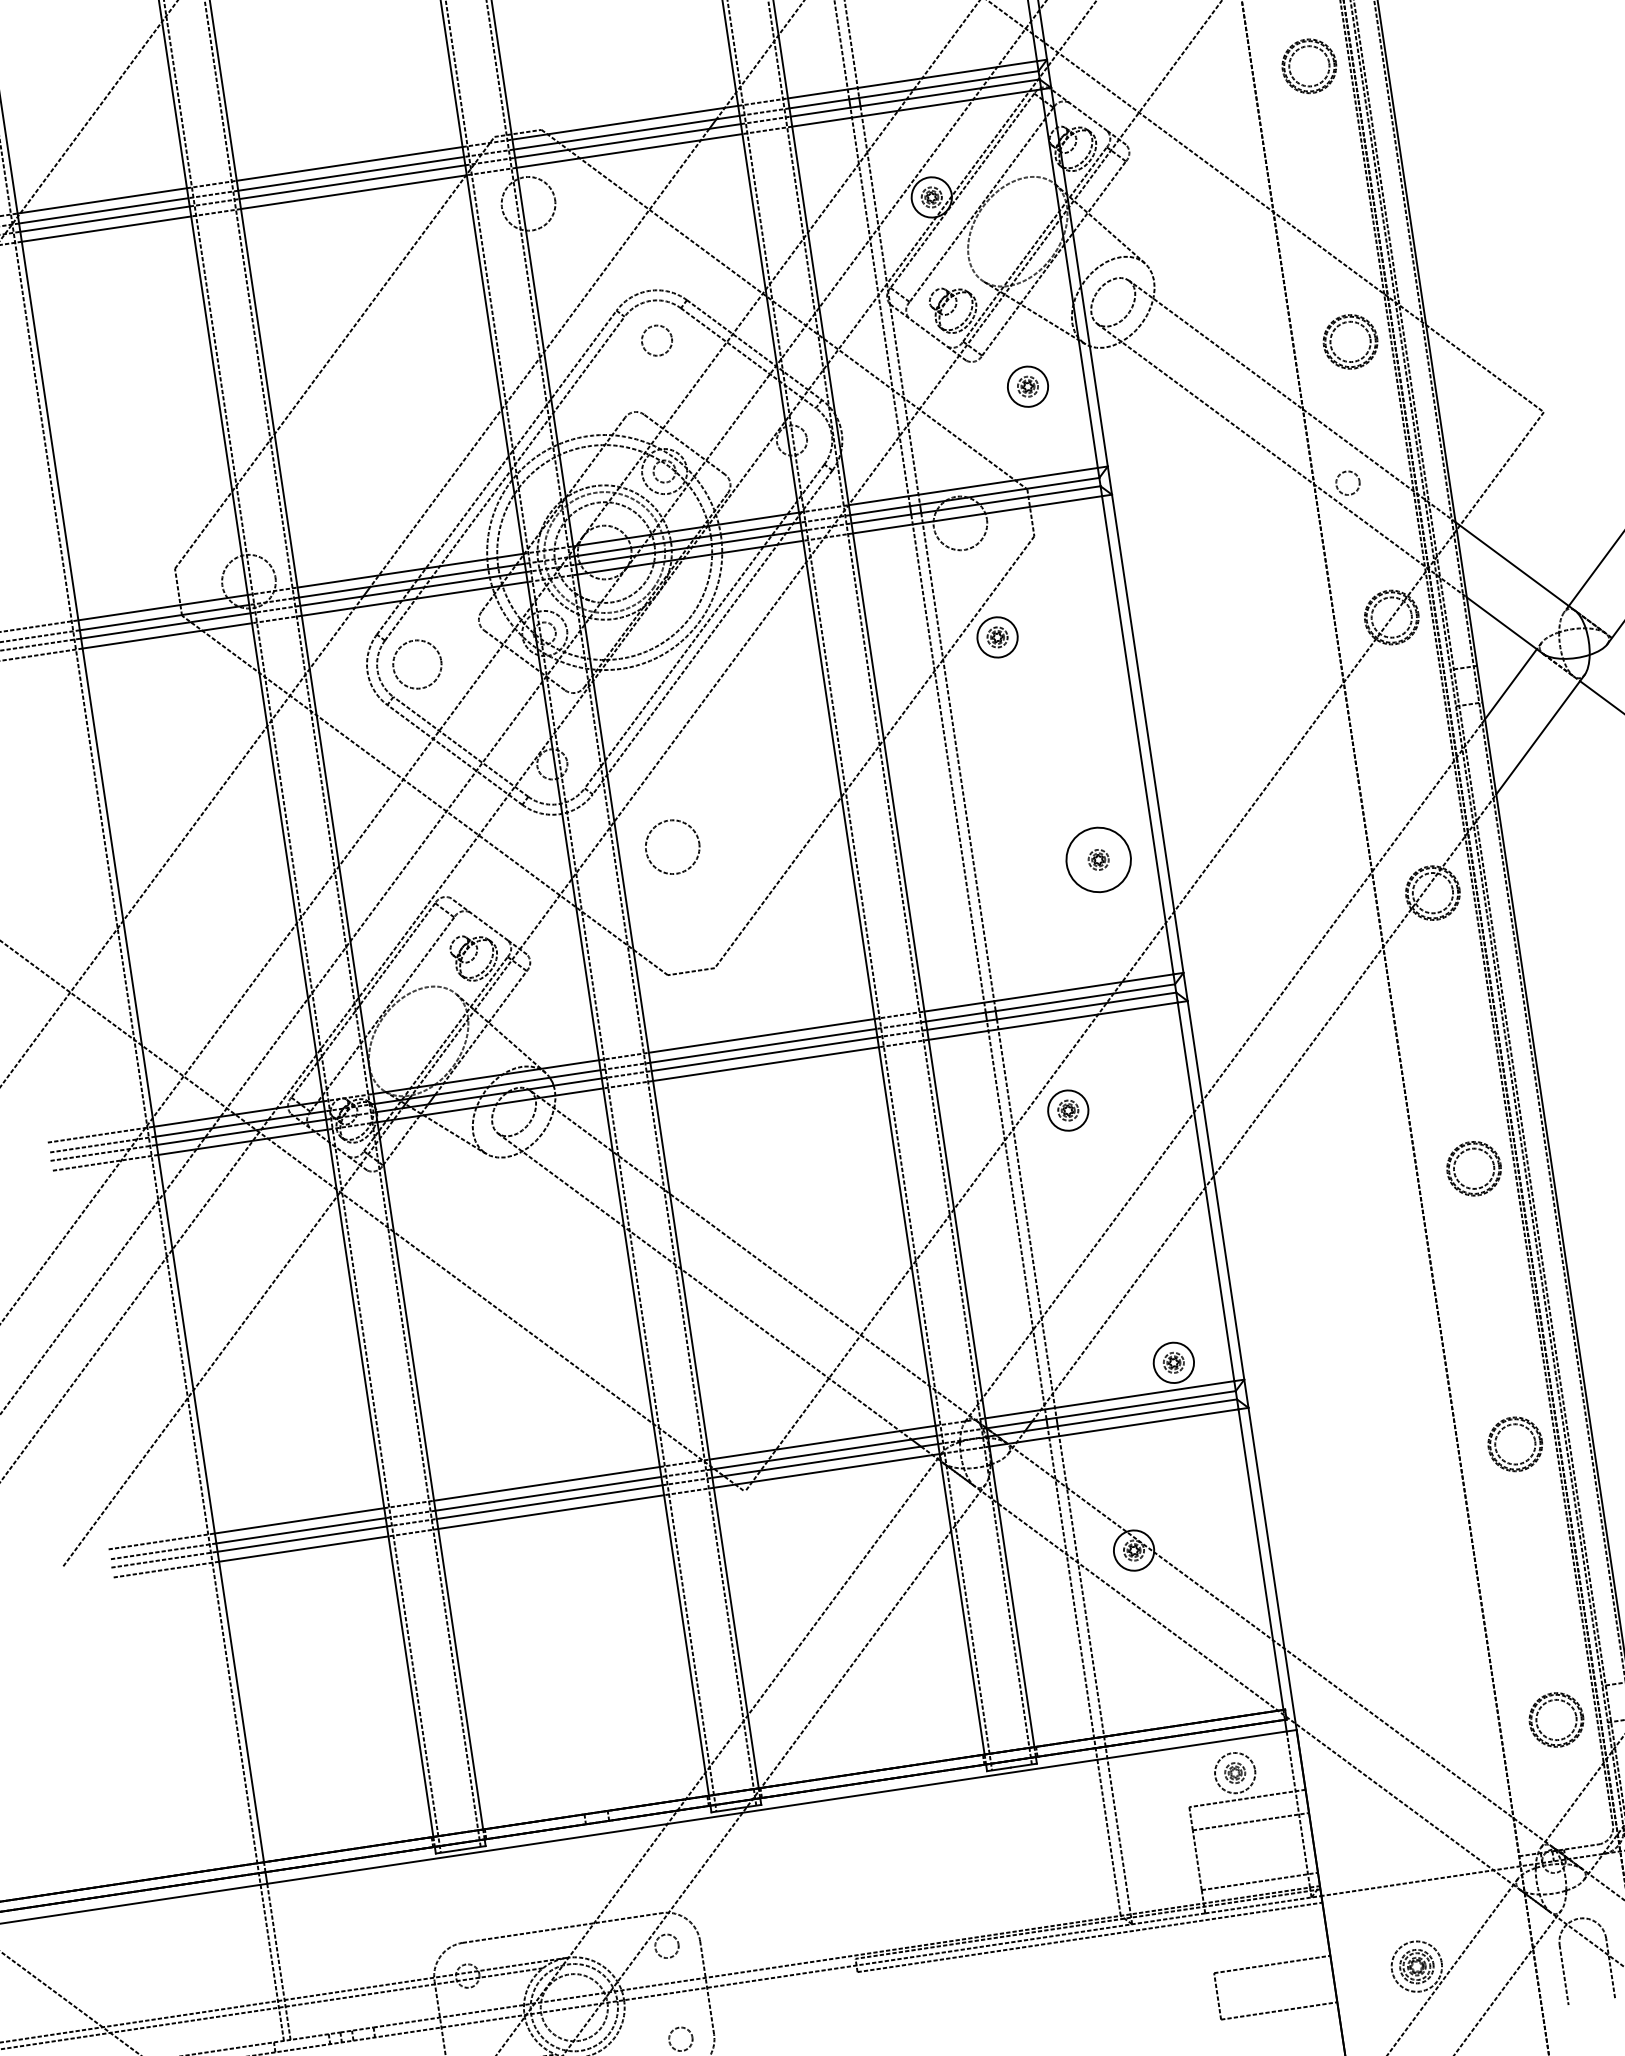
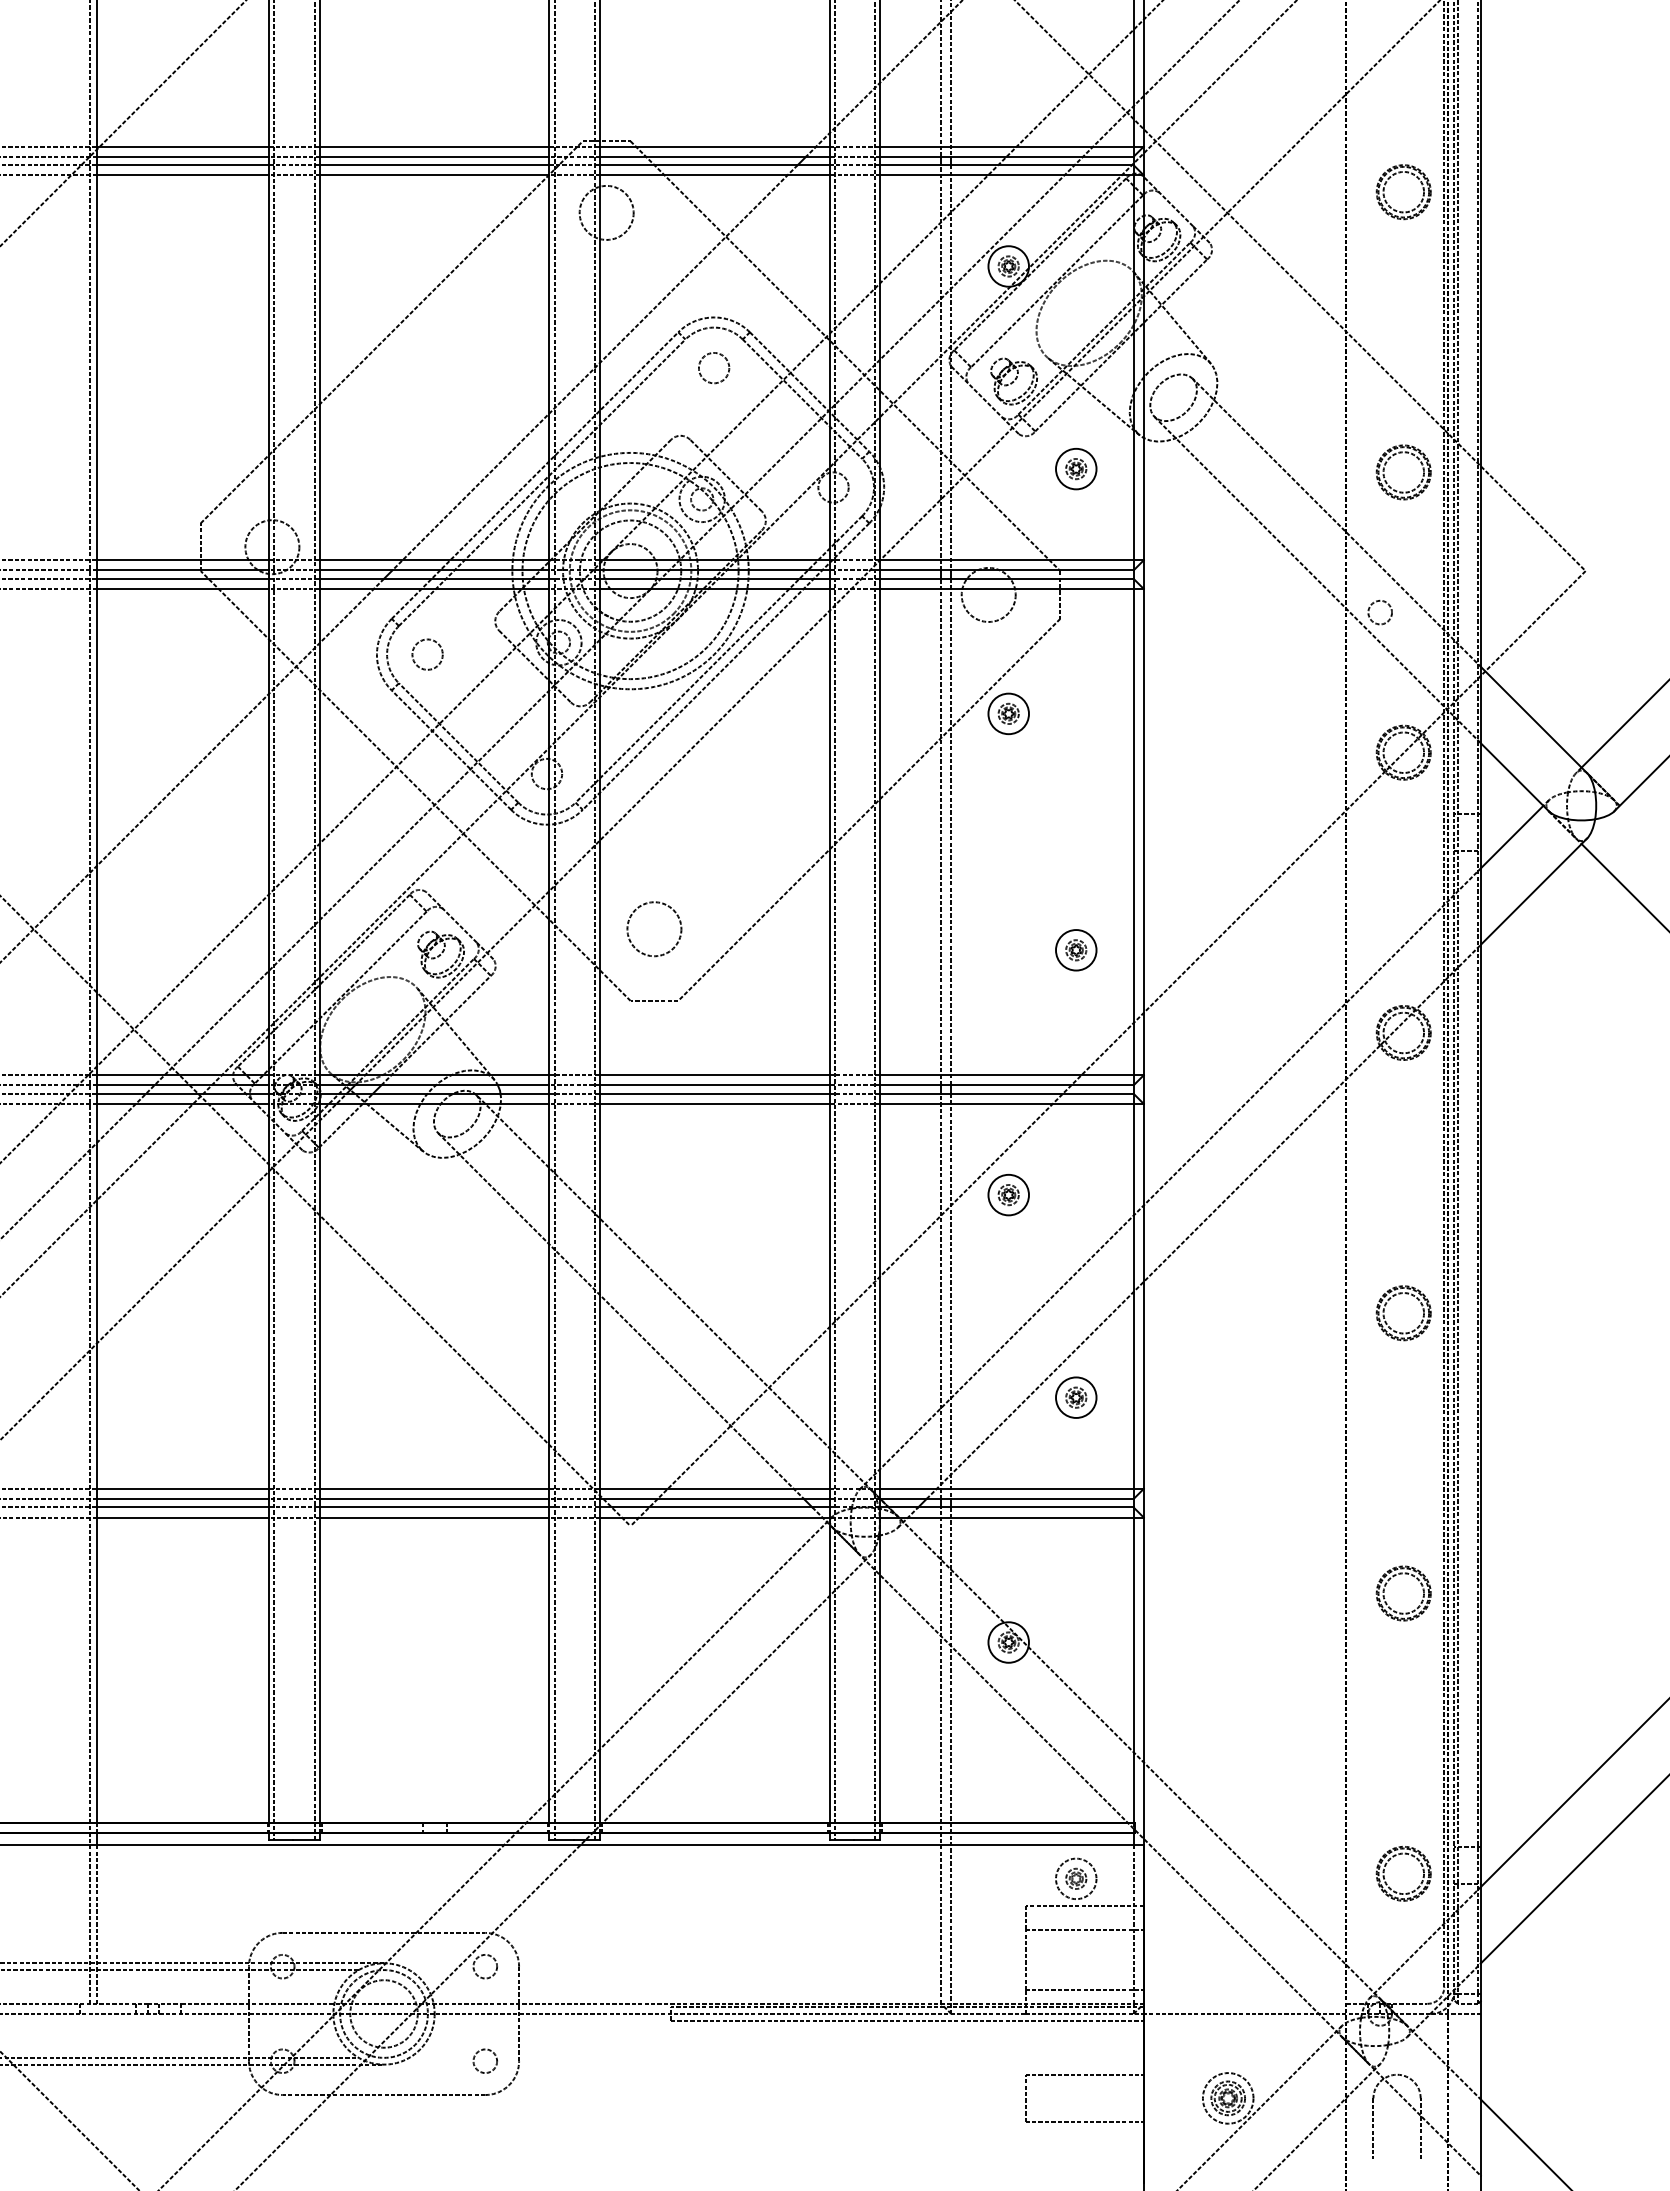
circle: (417, 664) -> (427, 654), size x0.62
circle: (672, 847) -> (654, 929), moved
circle: (1098, 860) -> (1076, 950), size x0.62
part: (1174, 1362) -> (1076, 1397), moved

